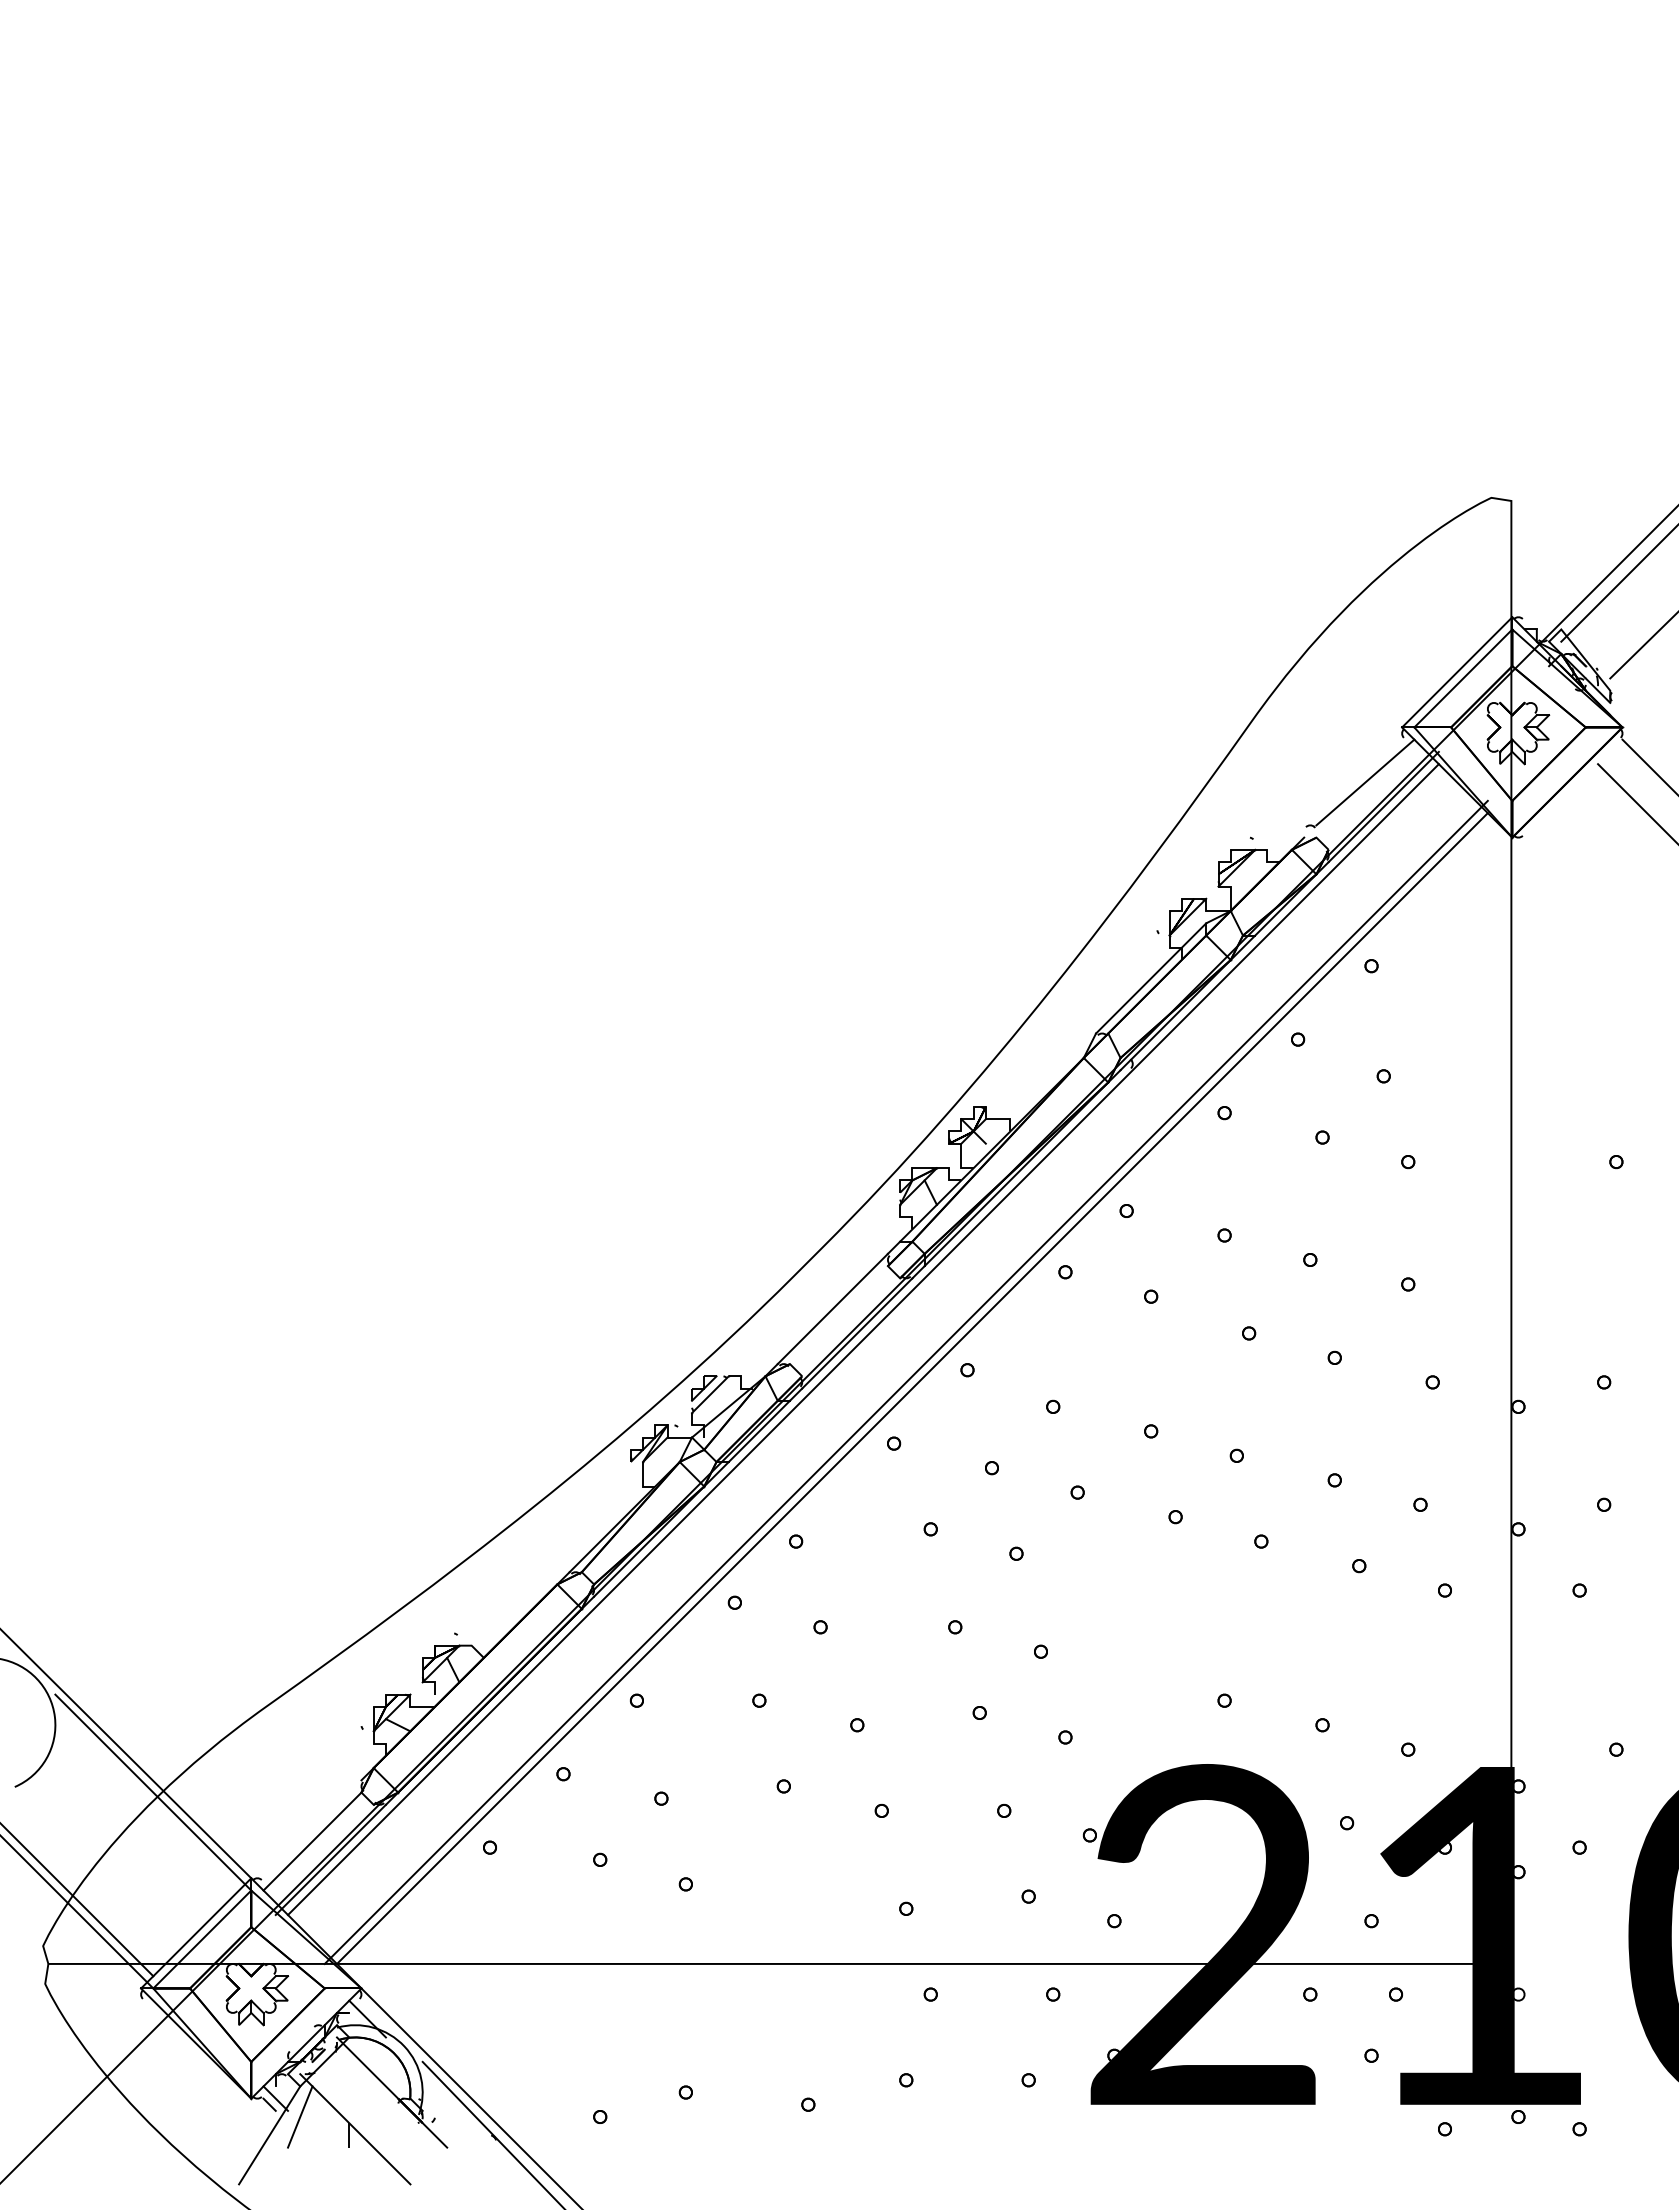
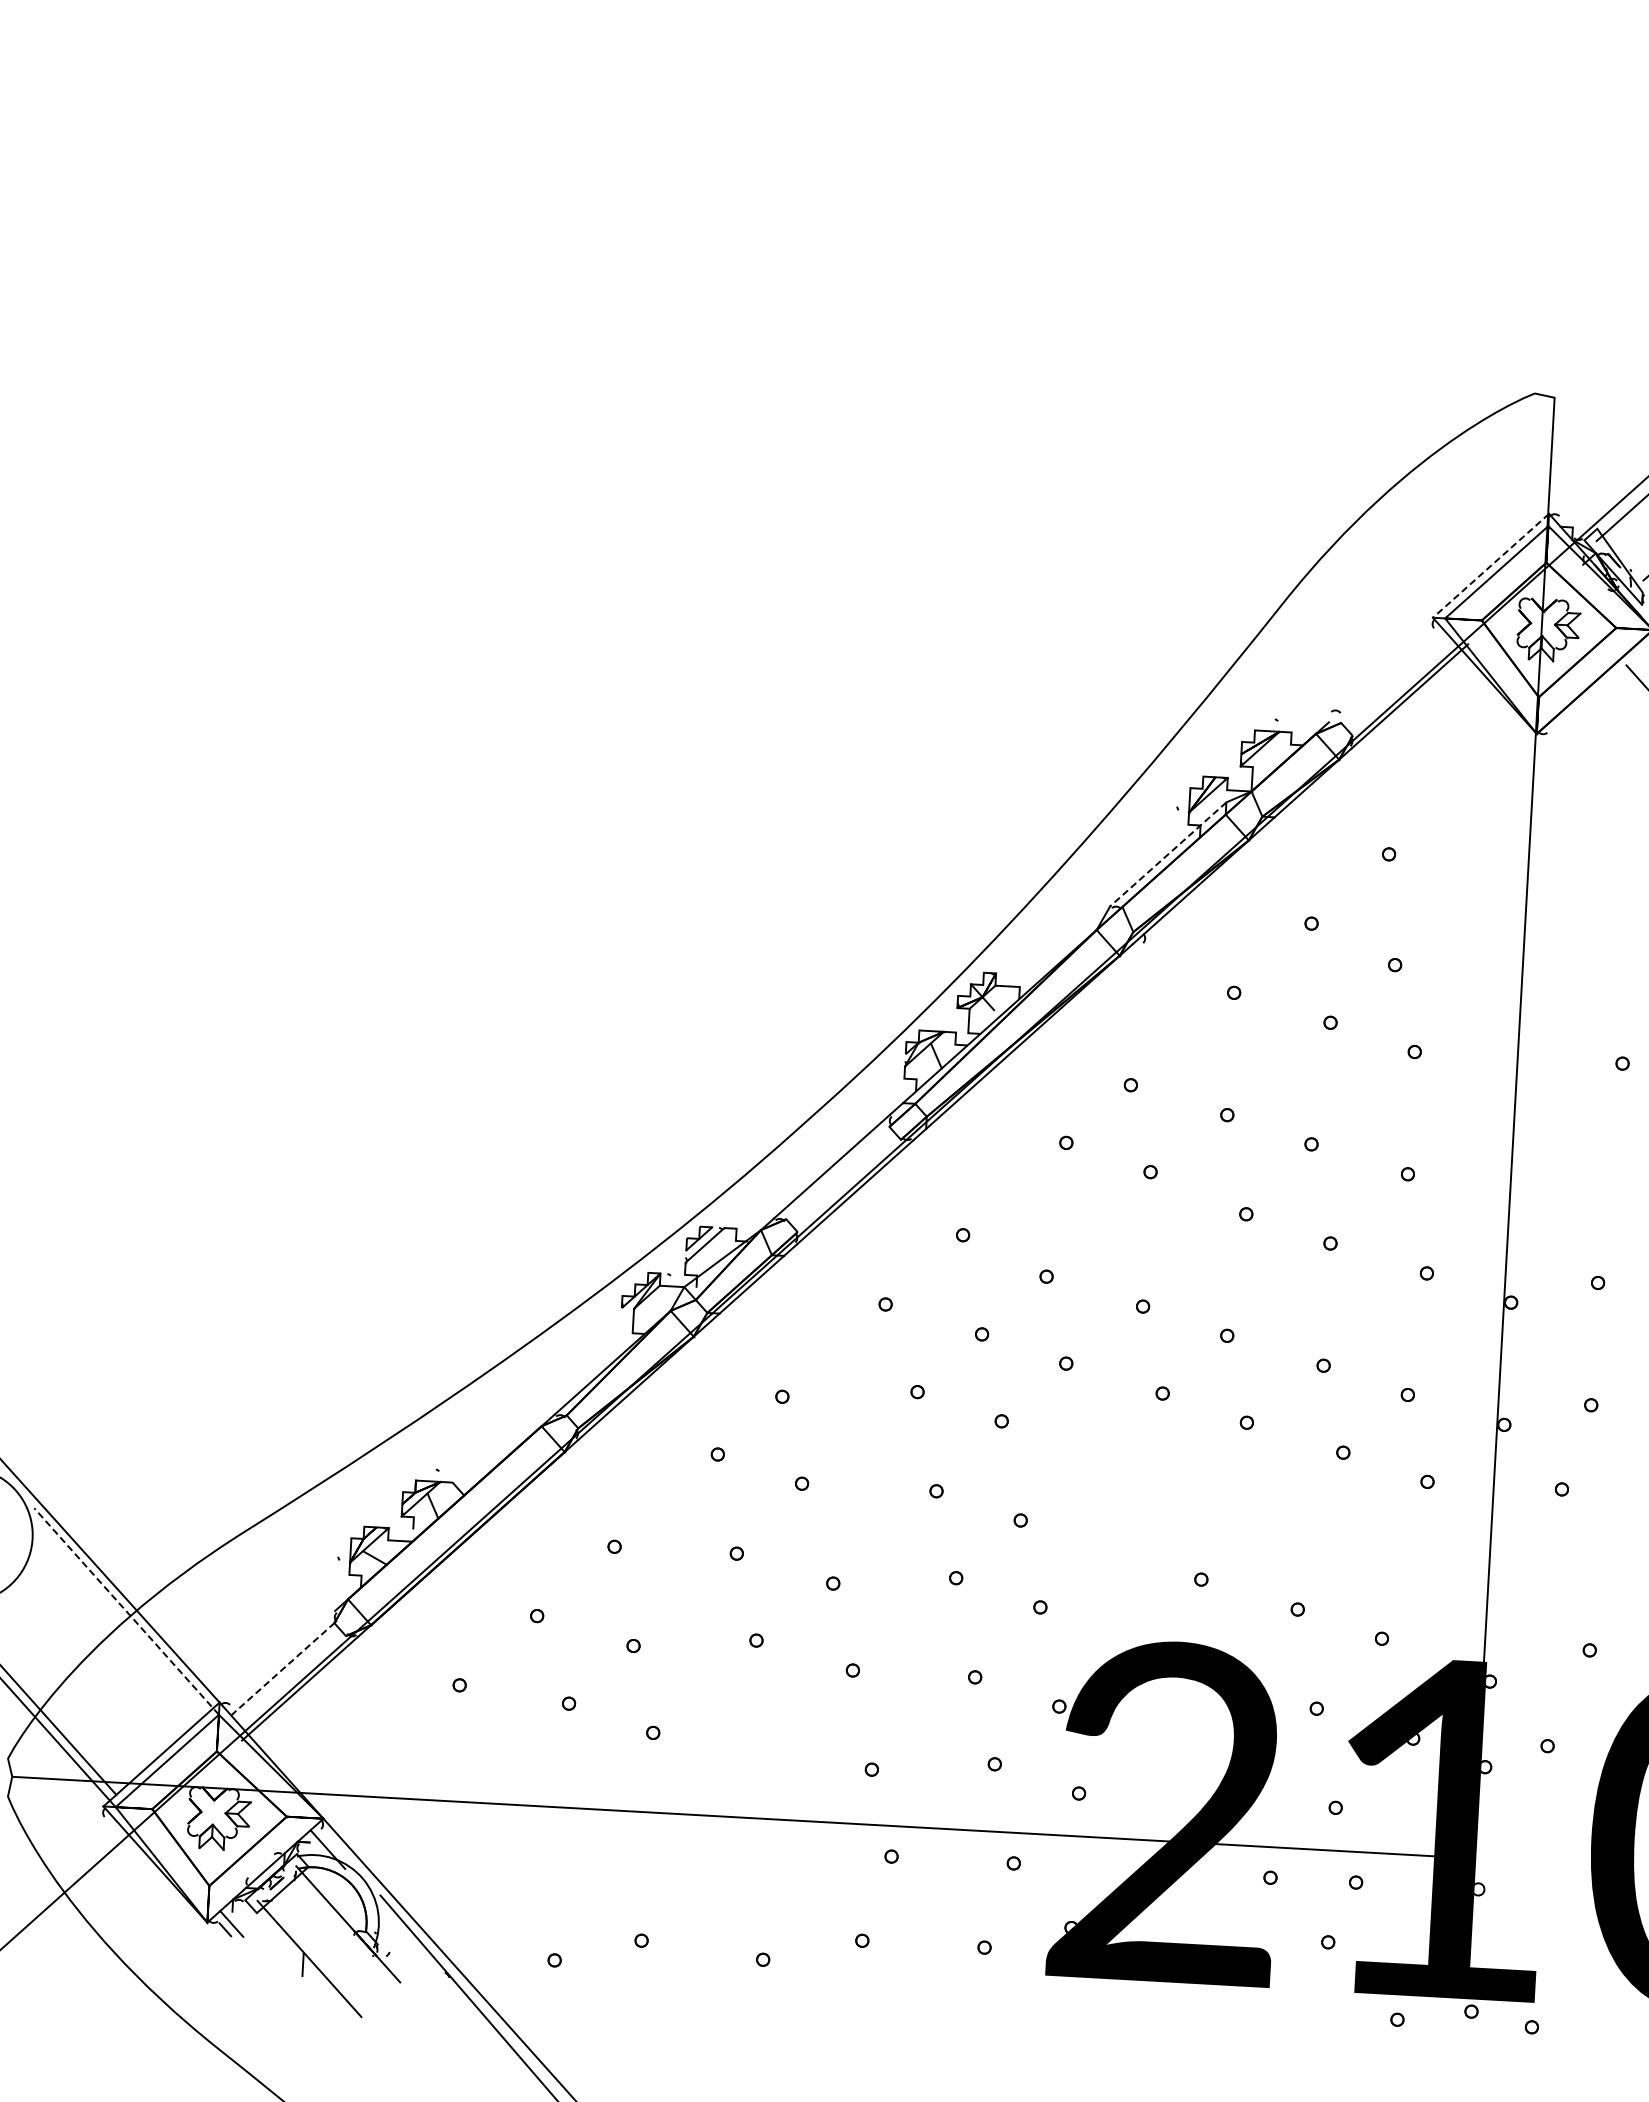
line: (1457, 672) -> (1491, 566), solid -> dashed
line: (1365, 782) -> (1393, 670), removed
line: (1151, 978) -> (1168, 854), solid -> dashed
line: (863, 1339) -> (860, 1198), removed
line: (905, 1381) -> (900, 1243), removed
line: (912, 1388) -> (907, 1250), removed
line: (153, 1792) -> (126, 1611), solid -> dashed
line: (312, 1841) -> (282, 1669), solid -> dashed
line: (300, 2116) -> (255, 1943), removed
line: (269, 2135) -> (223, 1960), removed

